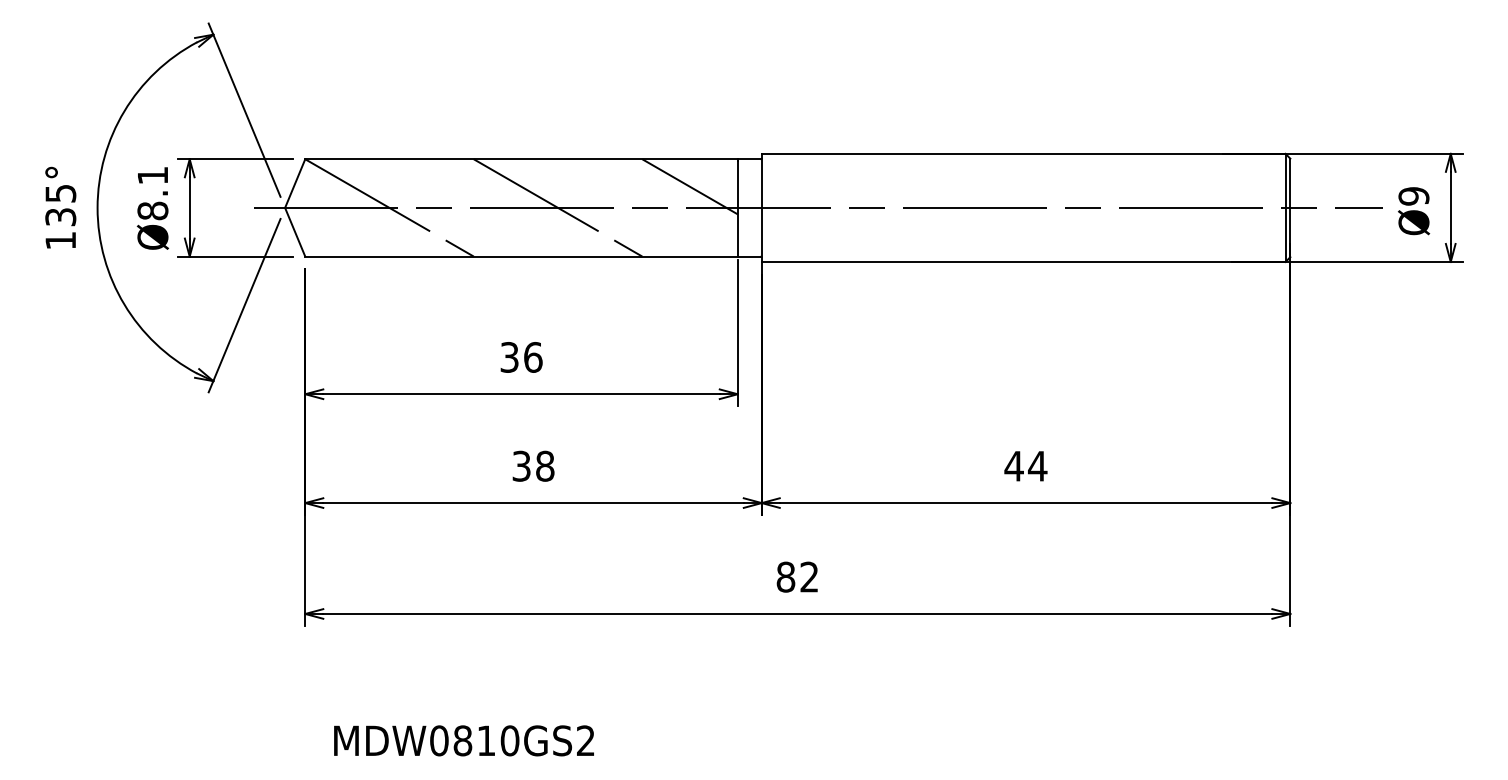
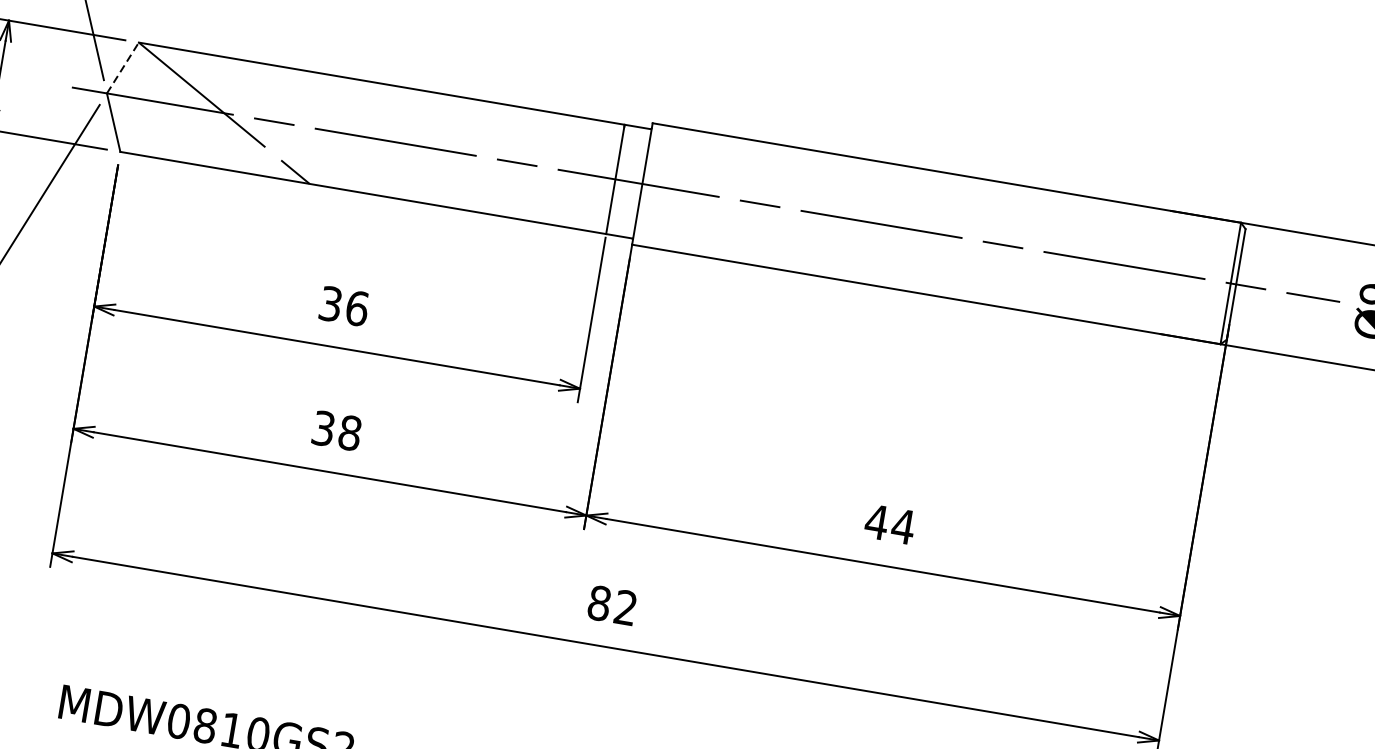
line: (295, 183) -> (123, 67), solid -> dashed
line: (689, 186) -> (565, 146), removed
line: (557, 207) -> (413, 144), removed

